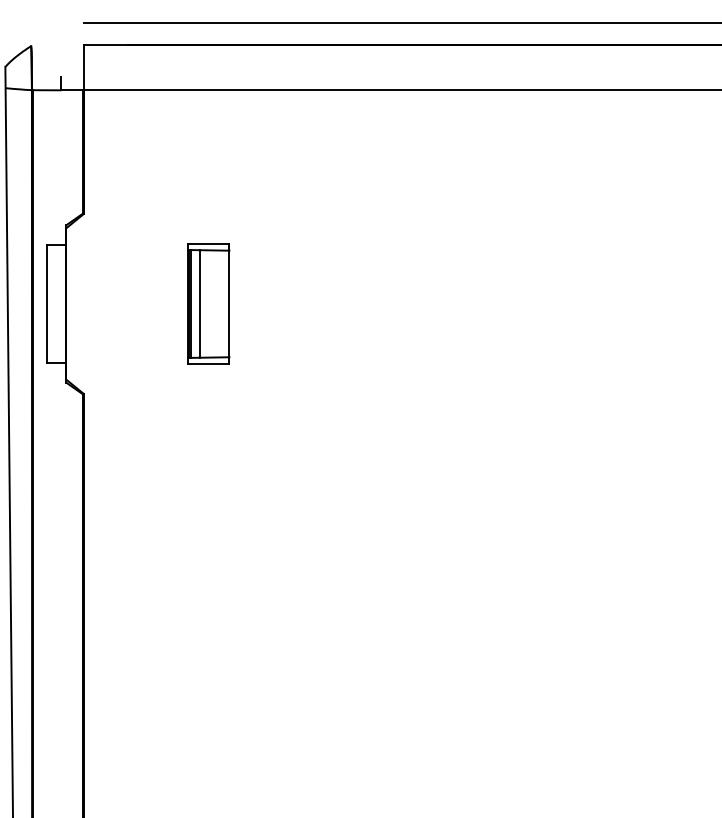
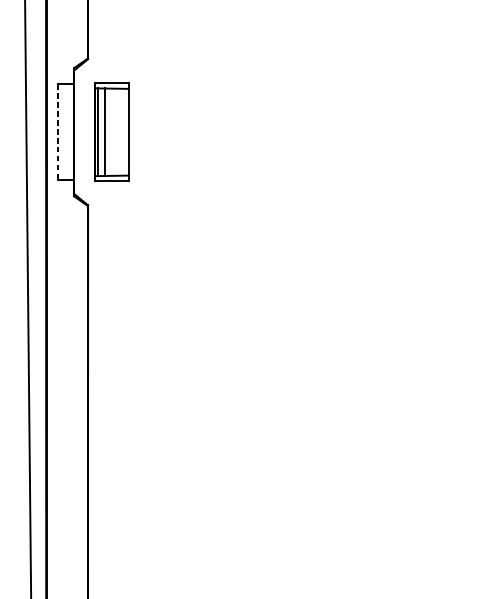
part: (208, 303) -> (111, 131), moved
line: (46, 304) -> (57, 132), solid -> dashed

